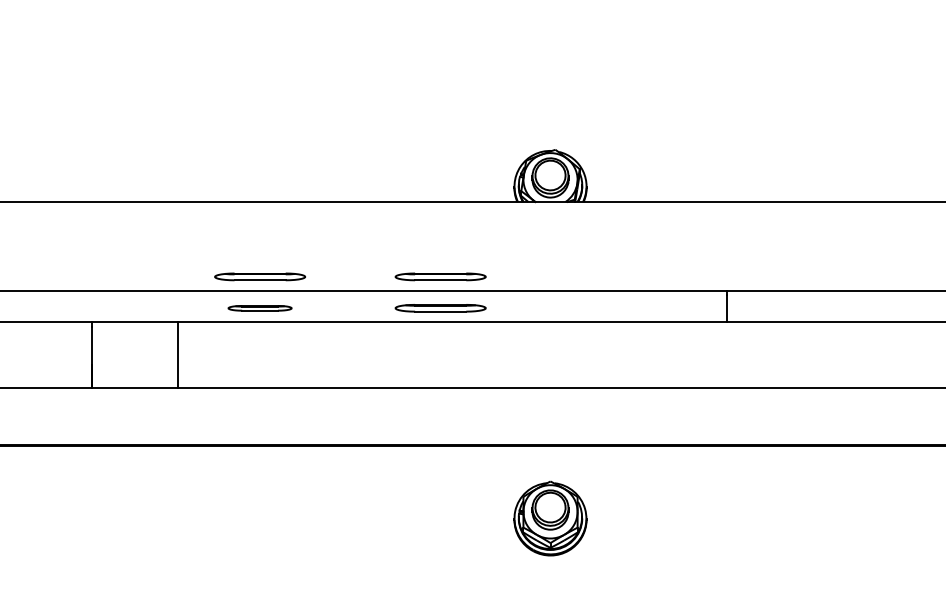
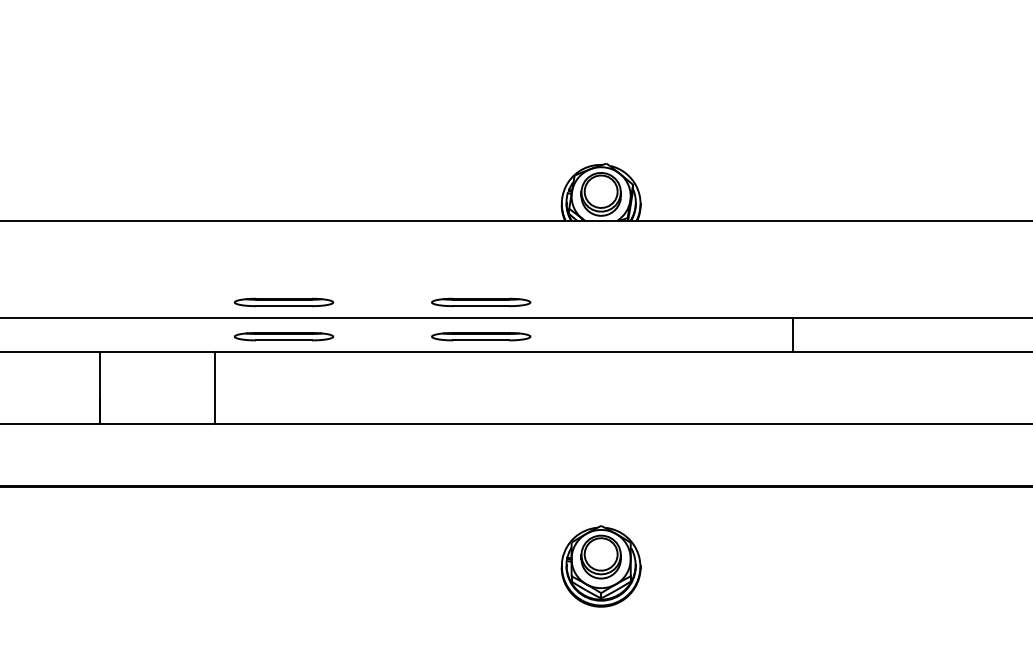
part: (259, 308) -> (283, 336), size x1.43
line: (177, 354) -> (214, 387), moved

